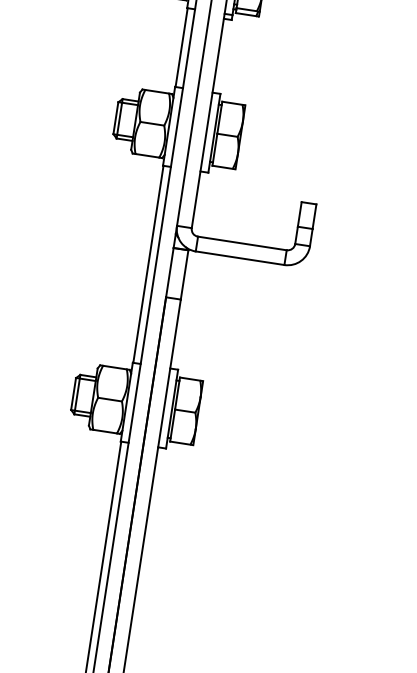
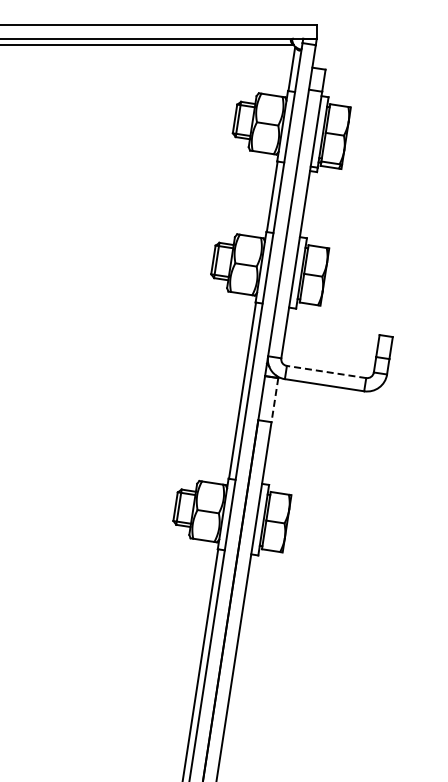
line: (242, 242) -> (326, 371), solid -> dashed
line: (184, 275) -> (274, 400), solid -> dashed

